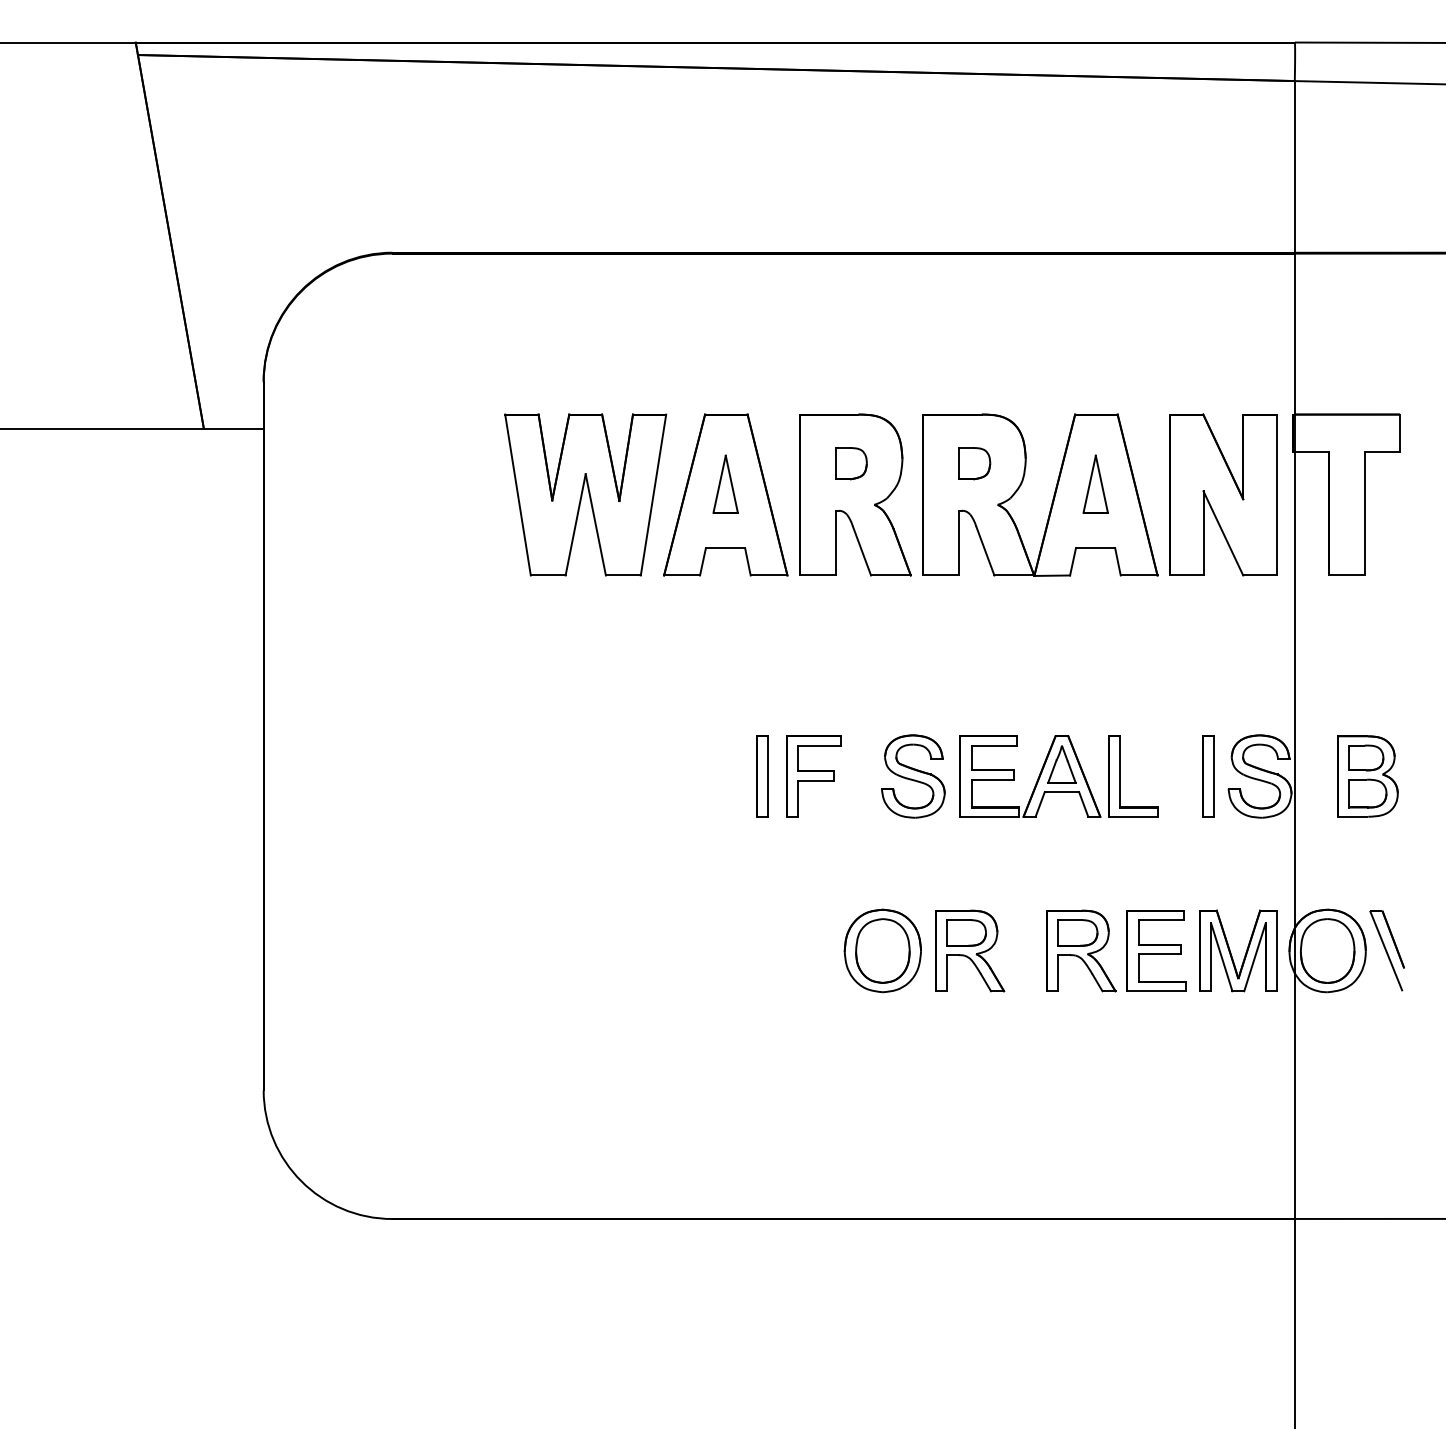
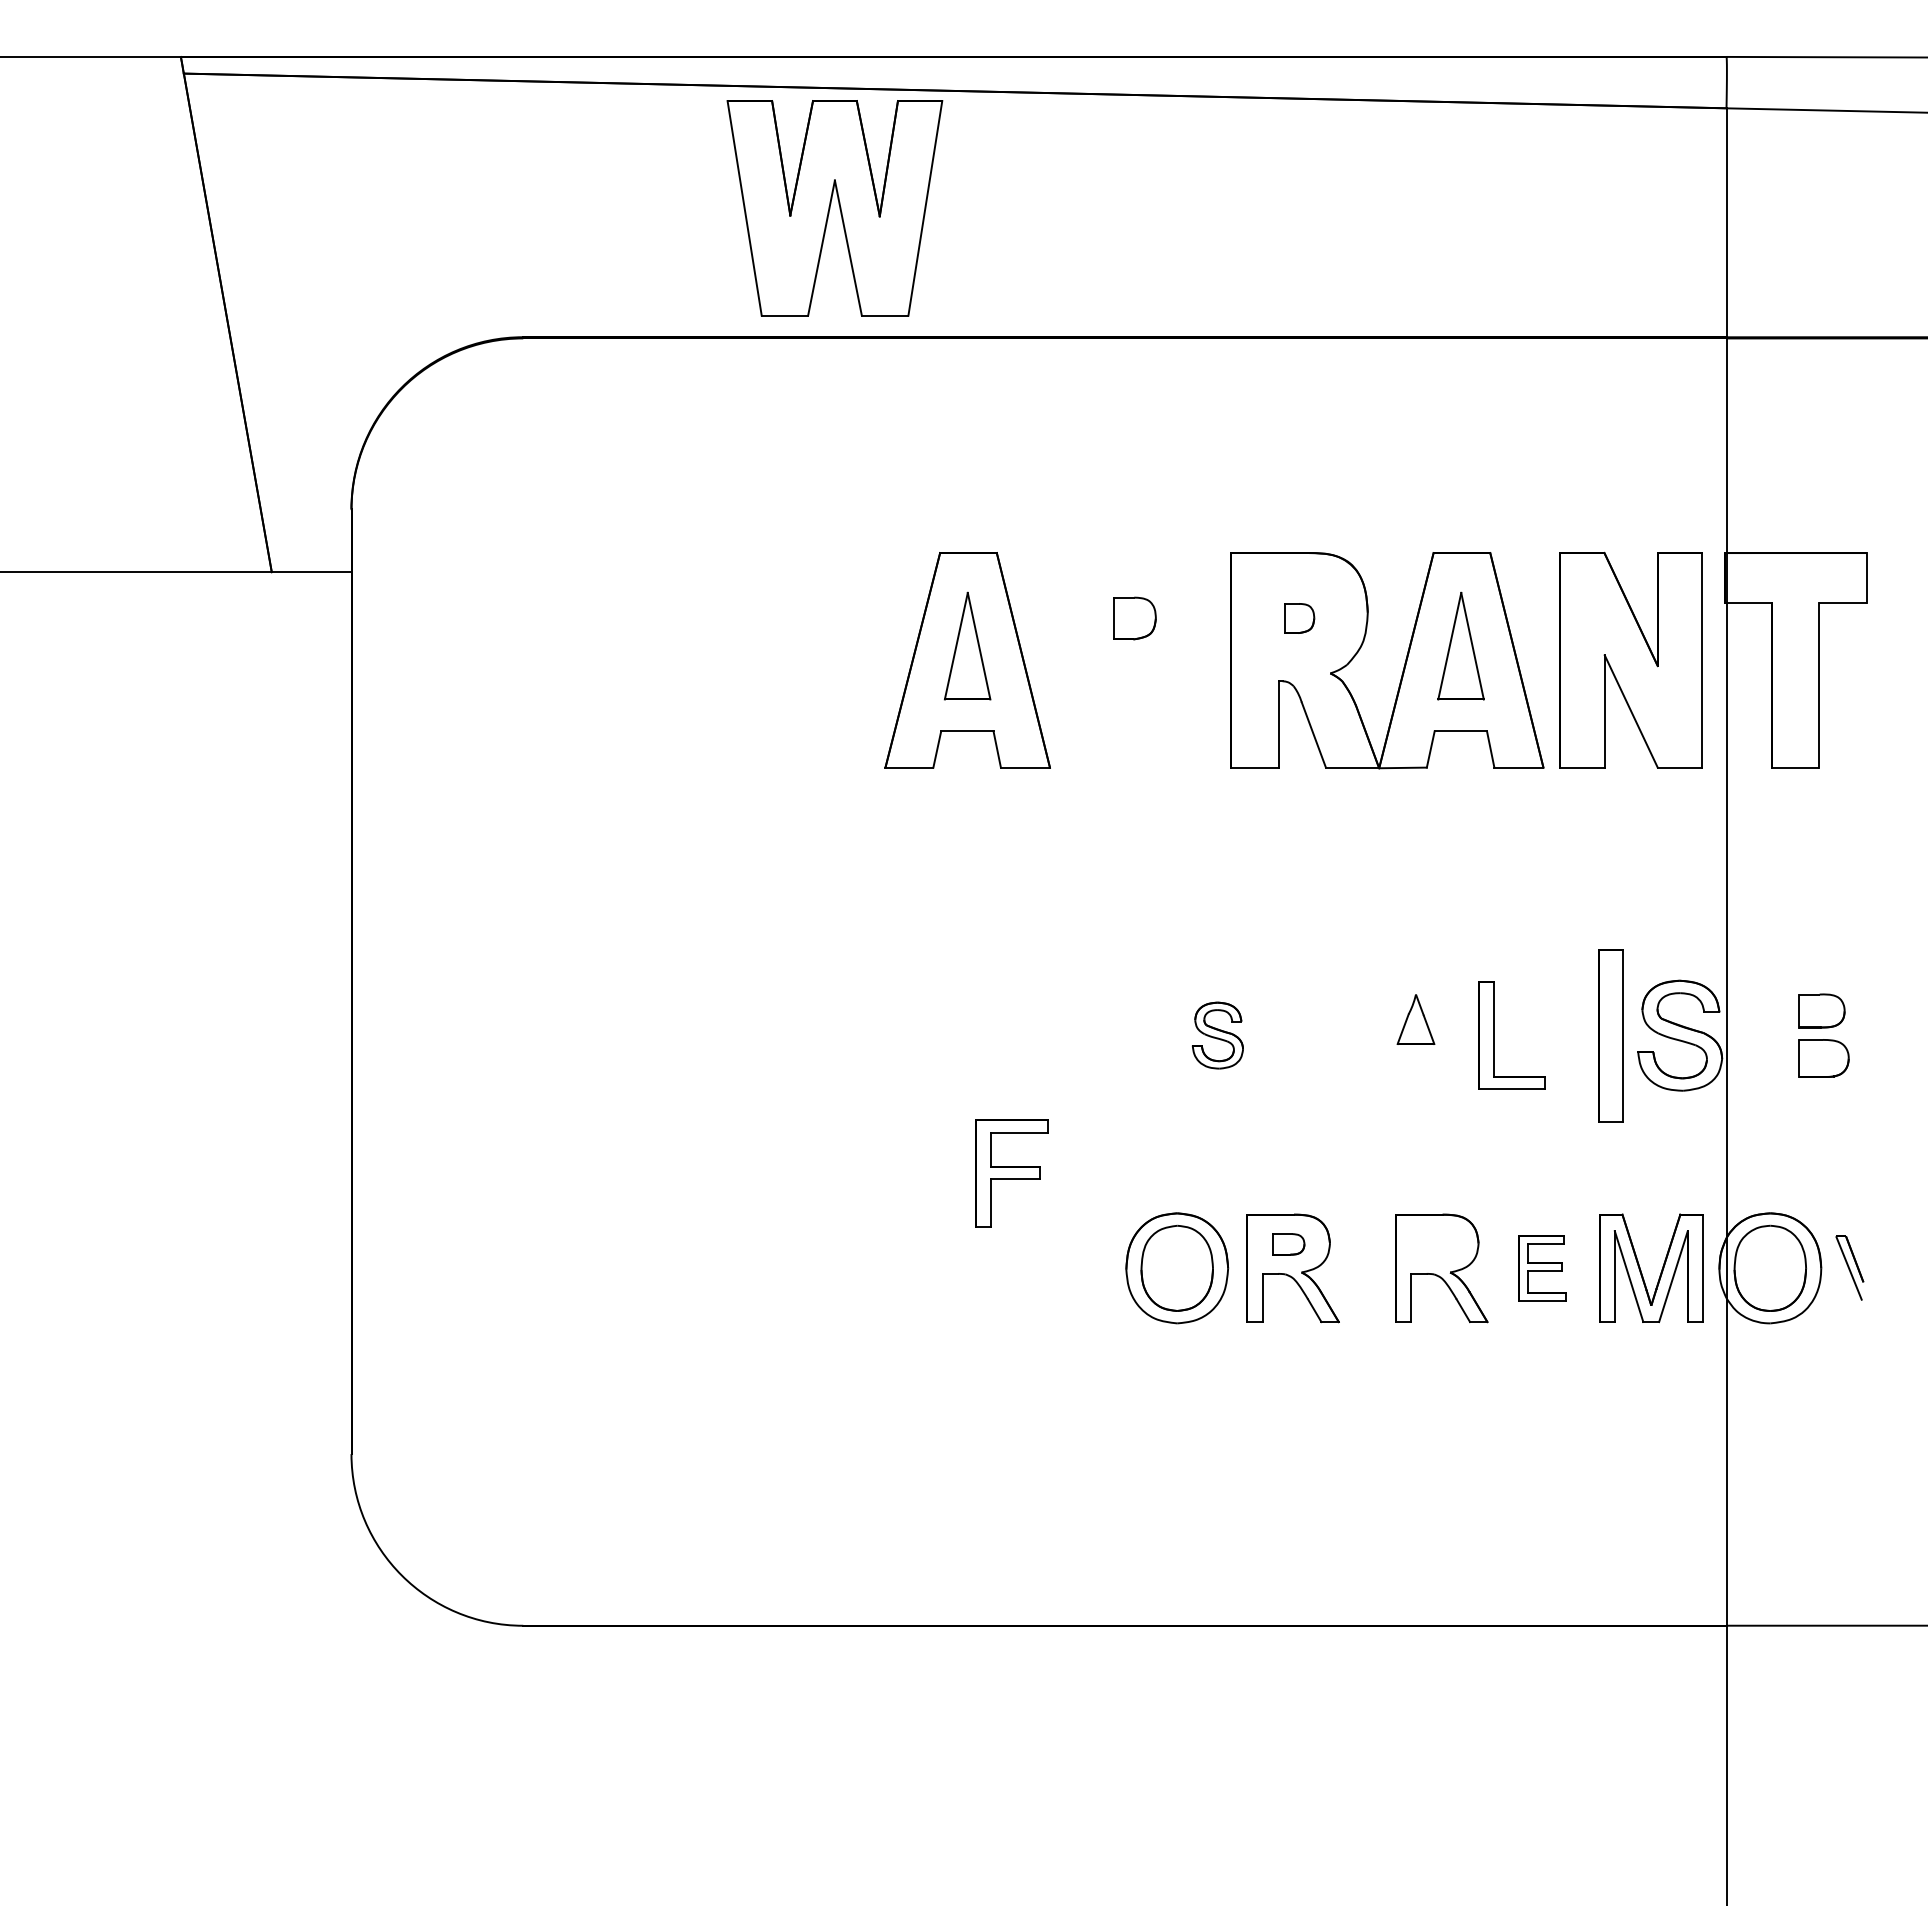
part: (974, 463) -> (1299, 618), size x0.7
part: (725, 483) -> (967, 645), size x1.4
part: (1095, 483) -> (1460, 645), size x1.4
part: (585, 495) -> (834, 208), moved
part: (855, 495) -> (1140, 660), removed
part: (762, 776) -> (1016, 1035), removed
part: (813, 776) -> (1011, 1173), moved
part: (913, 776) -> (1217, 1035), size x0.6
part: (1208, 776) -> (1611, 1035), size x1.6
part: (1367, 776) -> (1823, 1035), removed
part: (1037, 779) -> (1383, 1039), removed
part: (966, 933) -> (1288, 1244), size x0.6
part: (1078, 933) -> (1437, 1244), removed
part: (1156, 951) -> (1542, 1268), size x0.6
part: (1387, 951) -> (1849, 1268), size x0.6

